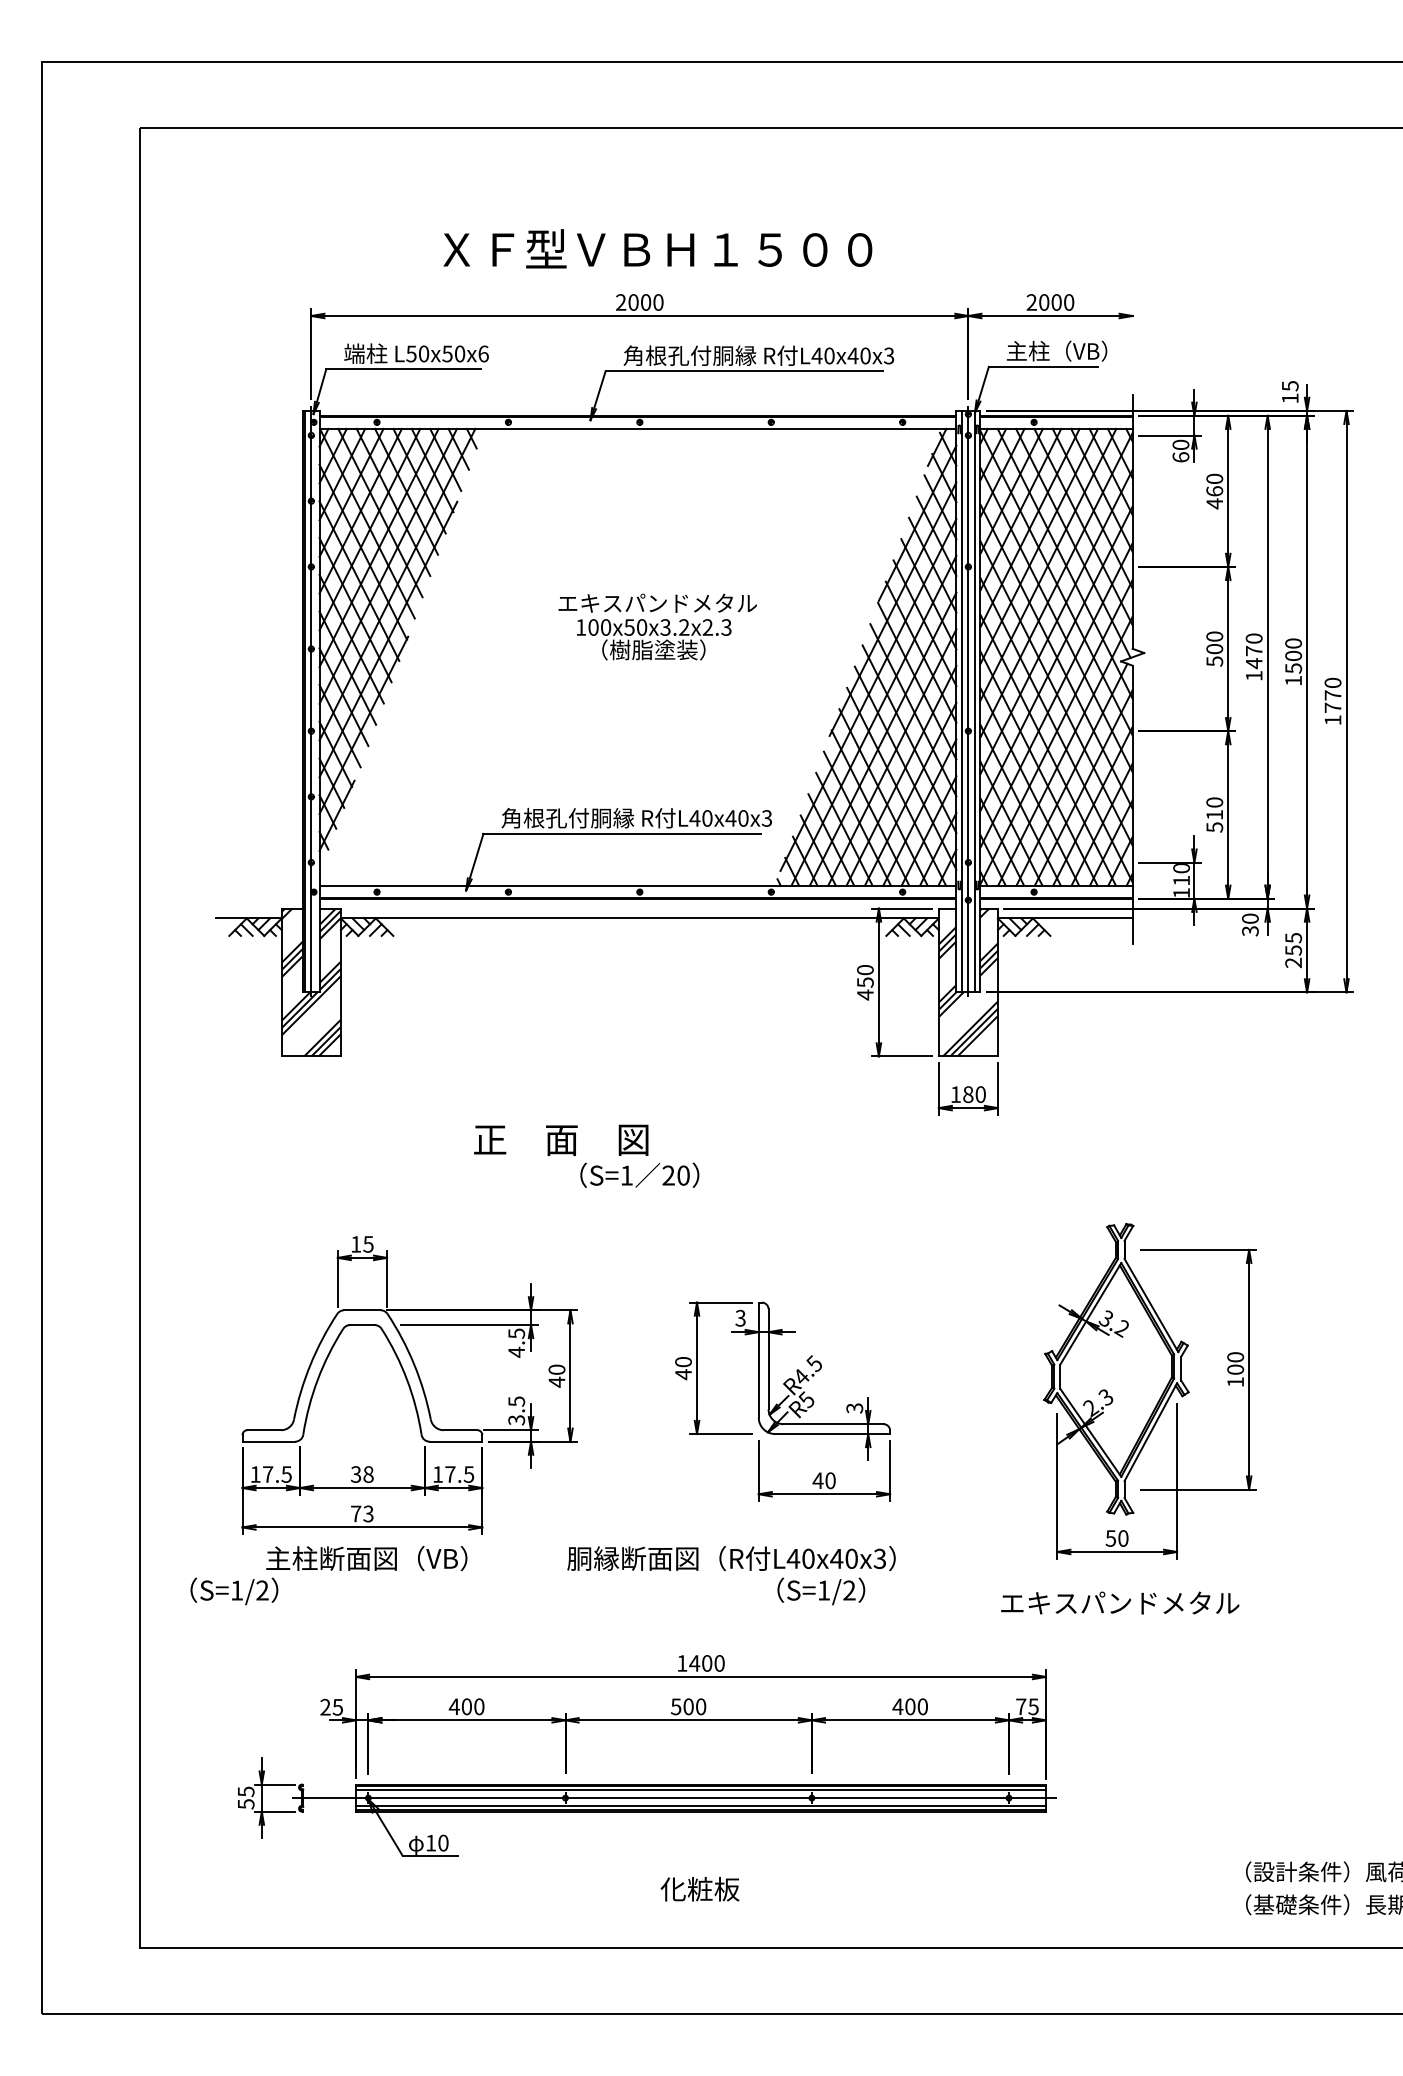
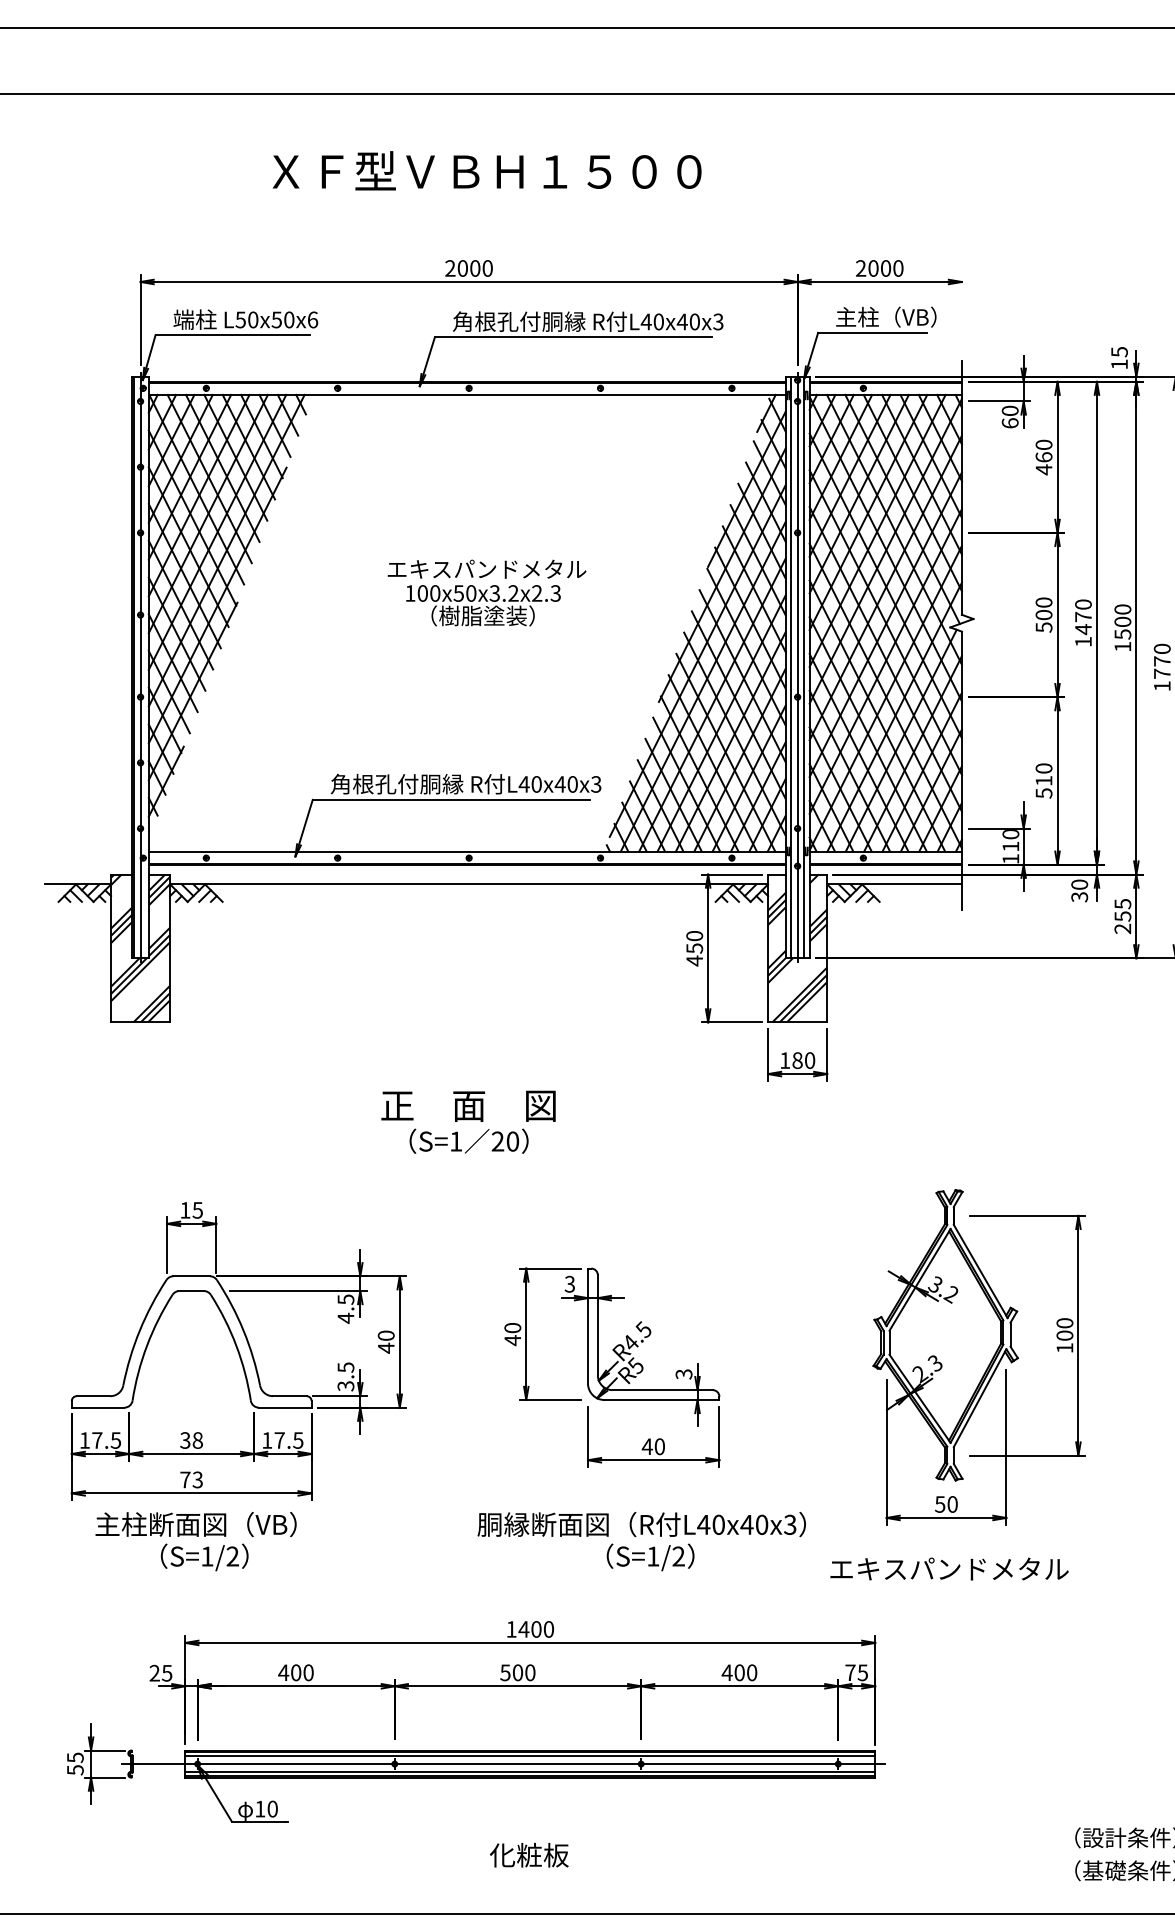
text: (657, 248) -> (486, 170), moved
text: (561, 1139) -> (468, 1105), moved
text: (731, 1558) -> (641, 1524), moved
text: (234, 1591) -> (204, 1557), moved

